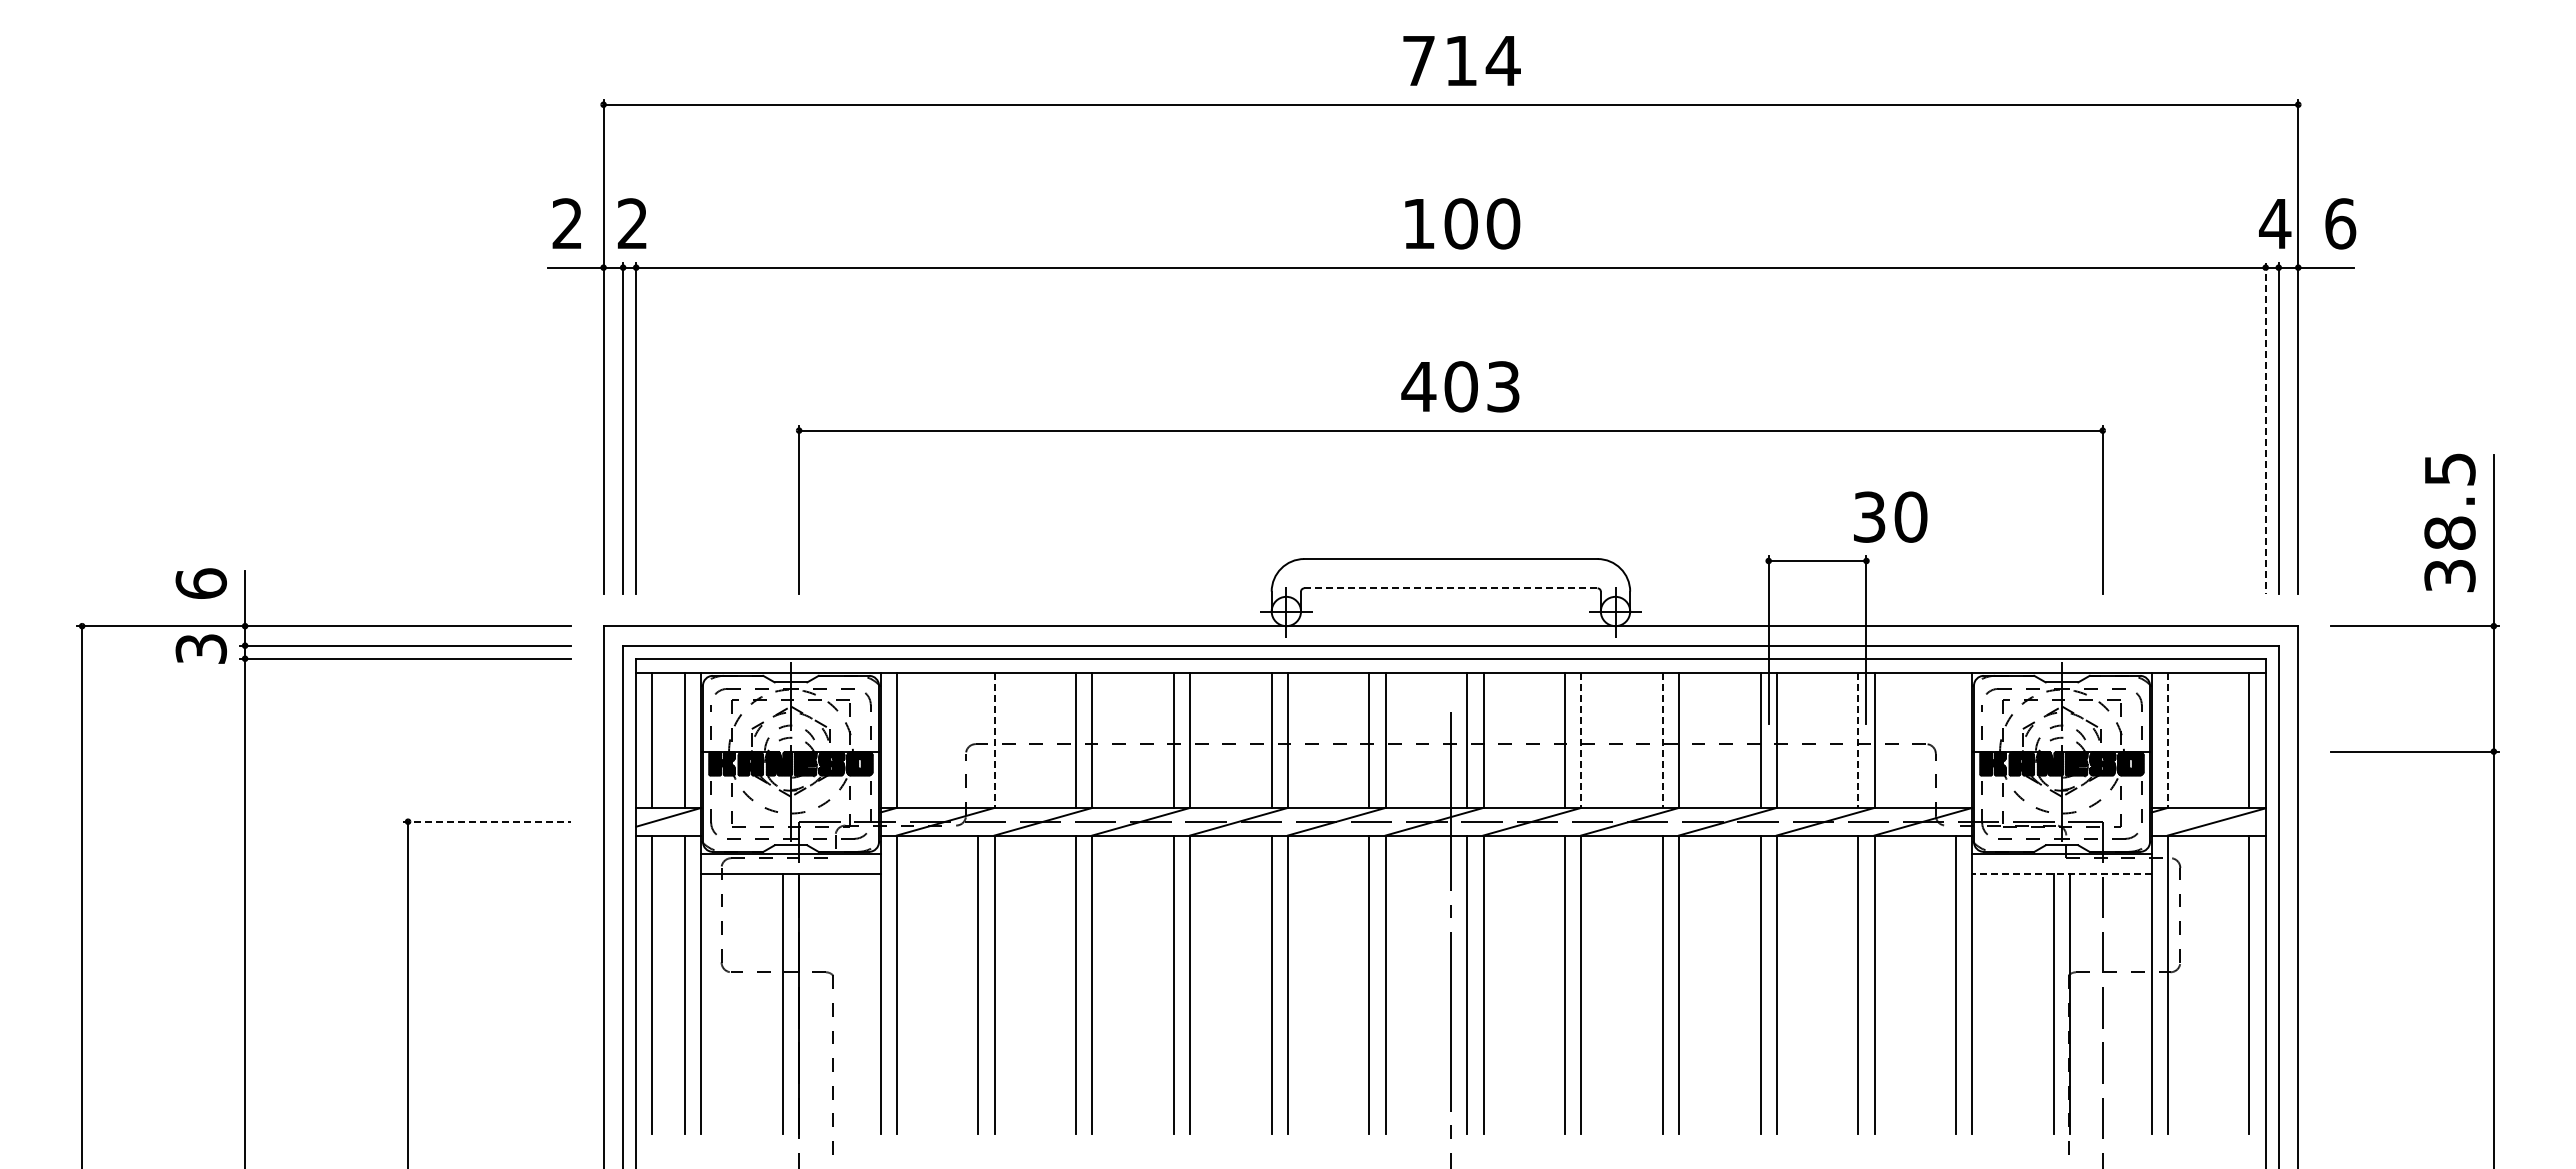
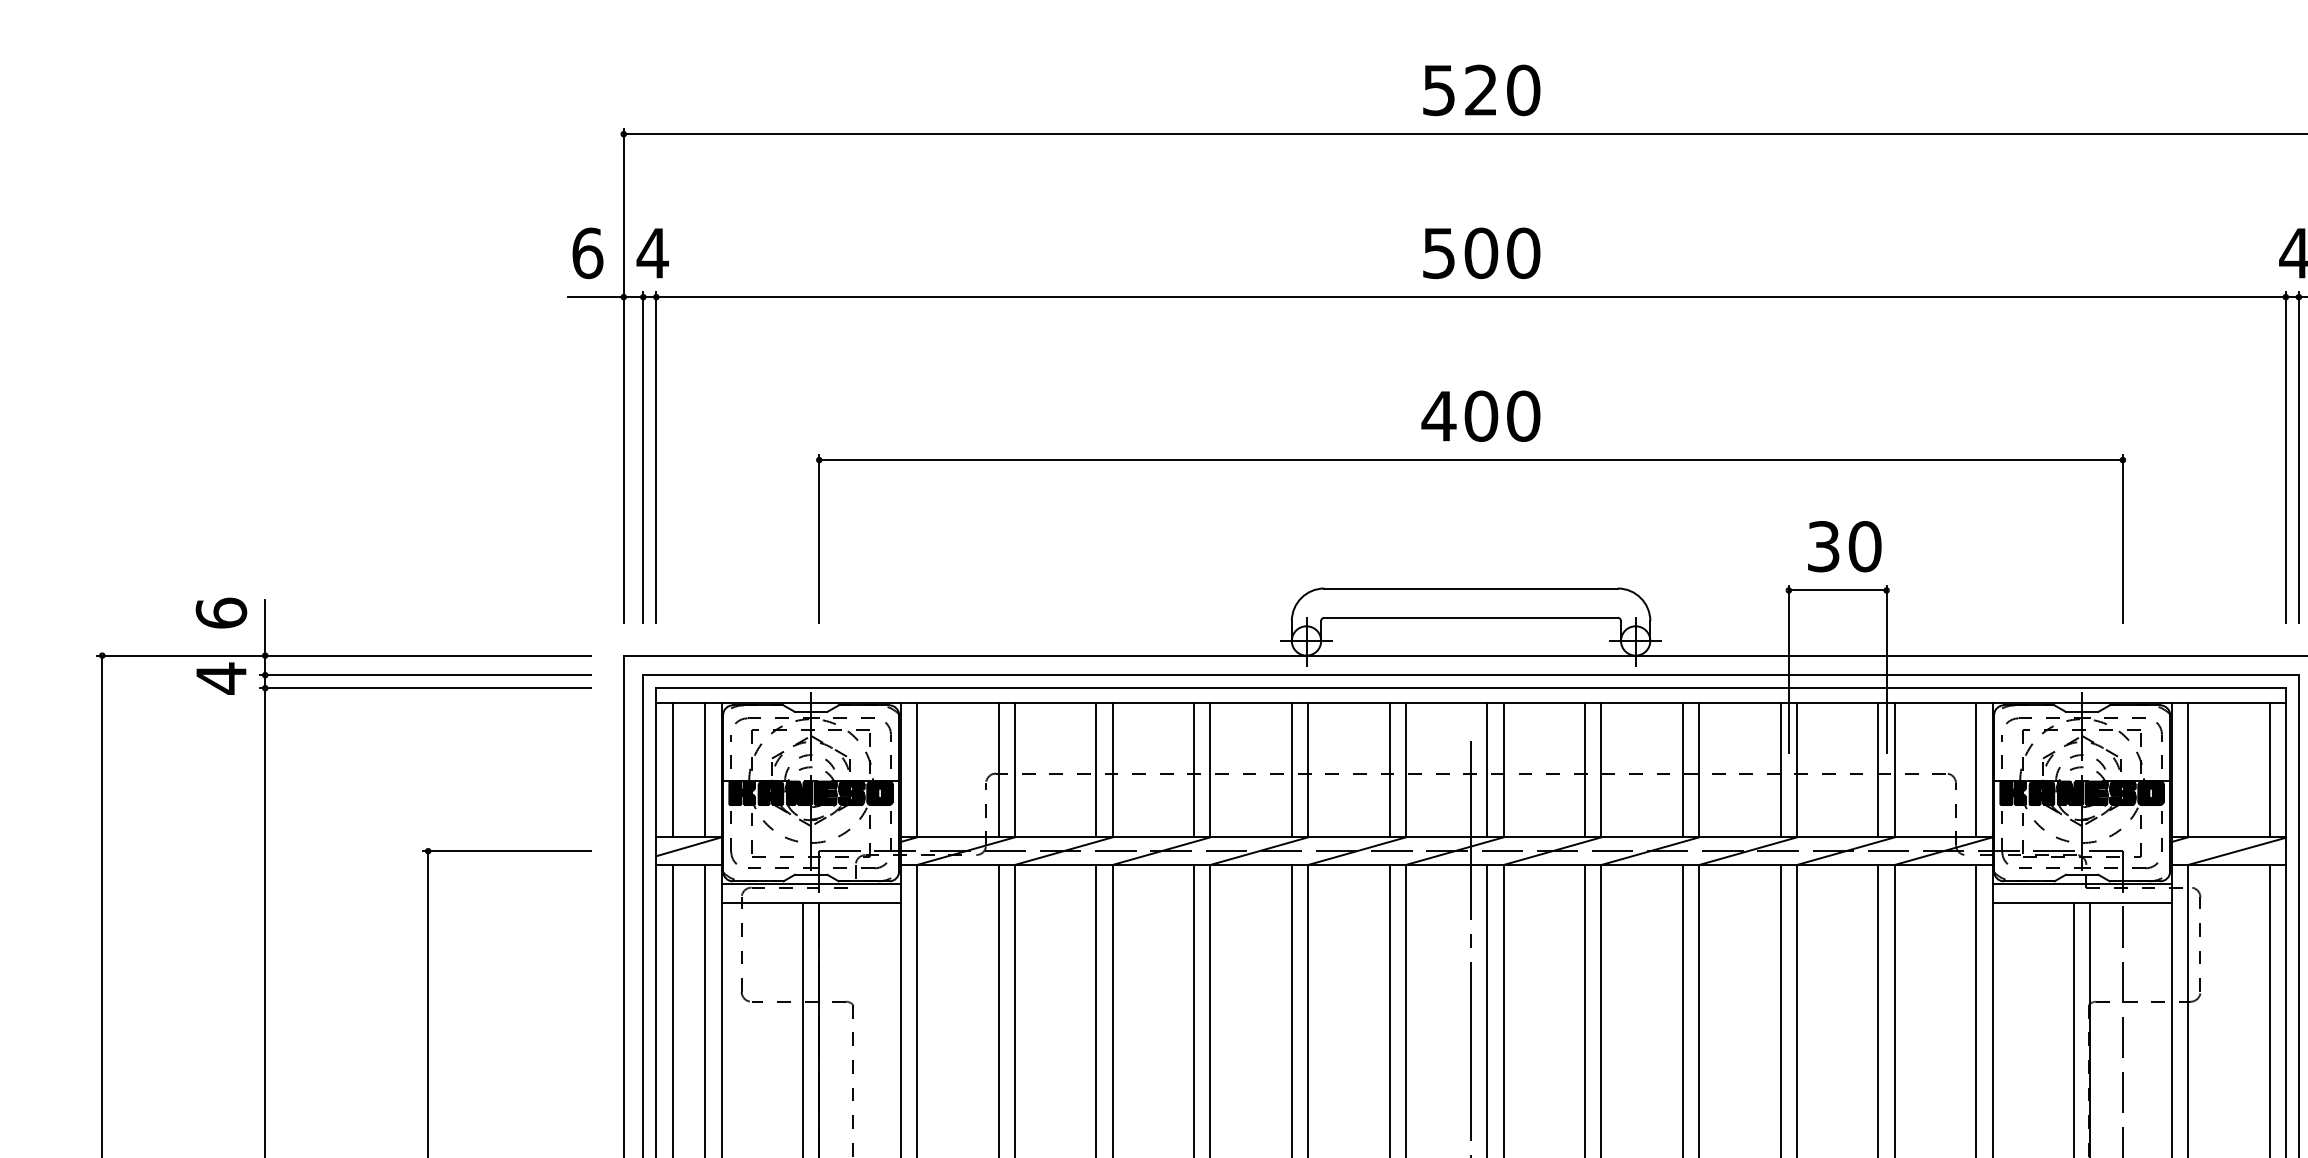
text: (1461, 60) -> (1481, 89), 714 -> 520
text: (567, 223) -> (587, 252), 2 -> 6
text: (632, 223) -> (652, 252), 2 -> 4
text: (1418, 224) -> (1438, 253), 100 -> 500
text: (1503, 386) -> (1523, 415), 403 -> 400
line: (2265, 428) -> (2285, 457), dashed -> solid
text: (1890, 516) -> (1844, 545), moved
line: (1450, 588) -> (1470, 617), dashed -> solid
text: (201, 649) -> (221, 678), 3 -> 4
line: (978, 740) -> (998, 769), added
line: (1956, 740) -> (1976, 769), added
line: (994, 741) -> (1014, 770), dashed -> solid
line: (1581, 741) -> (1601, 770), dashed -> solid
line: (1662, 741) -> (1682, 770), dashed -> solid
line: (1858, 741) -> (1878, 770), dashed -> solid
line: (2167, 741) -> (2187, 770), dashed -> solid
line: (487, 821) -> (507, 850), dashed -> solid
line: (2062, 873) -> (2082, 902), dashed -> solid

